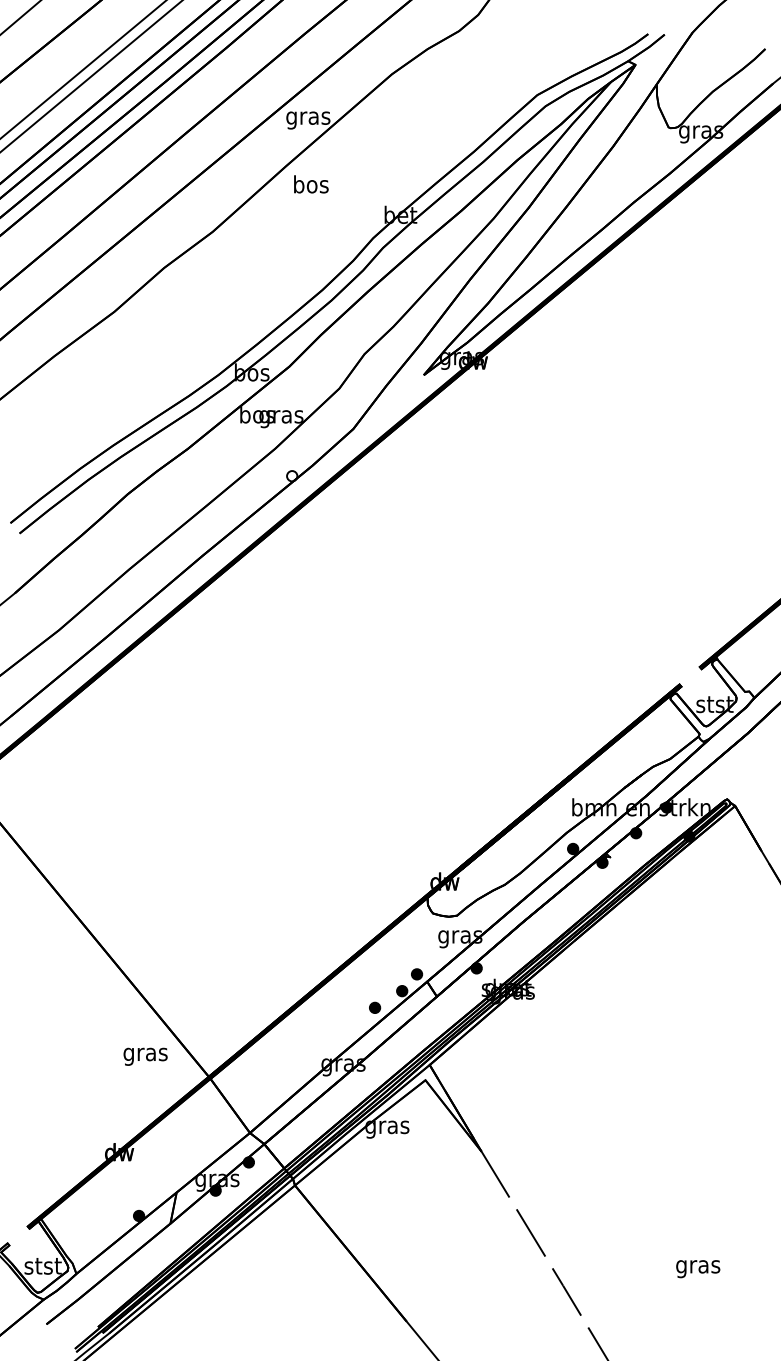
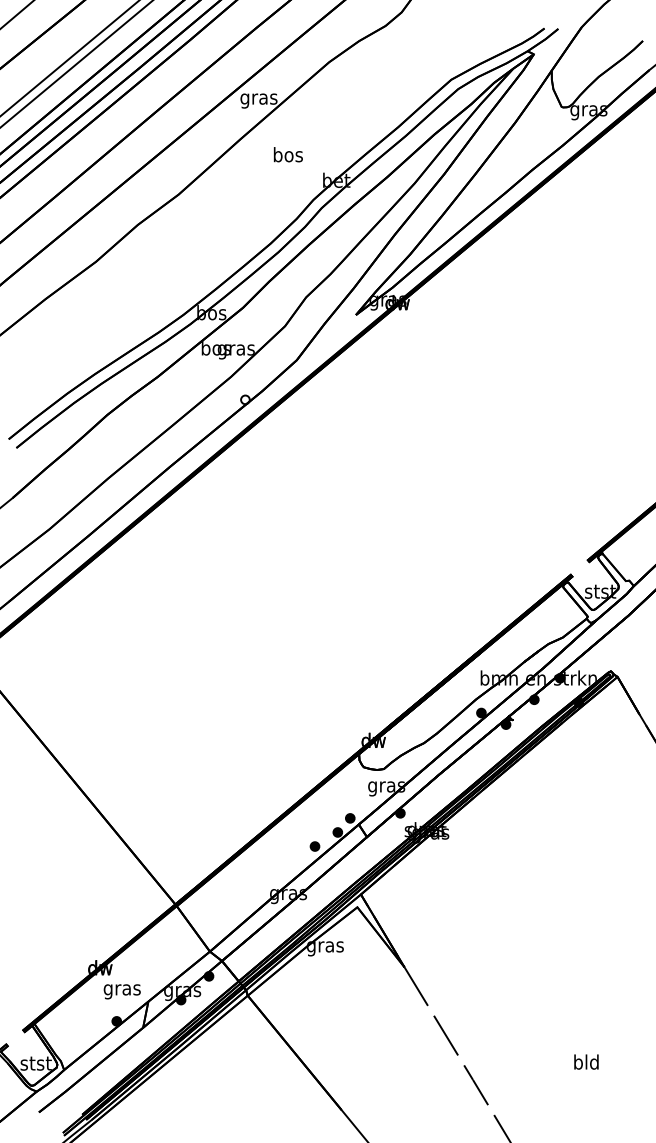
text: (311, 184) -> (288, 154), moved
text: (145, 1056) -> (122, 991), moved
text: (698, 1266) -> (586, 1063), gras -> bld

